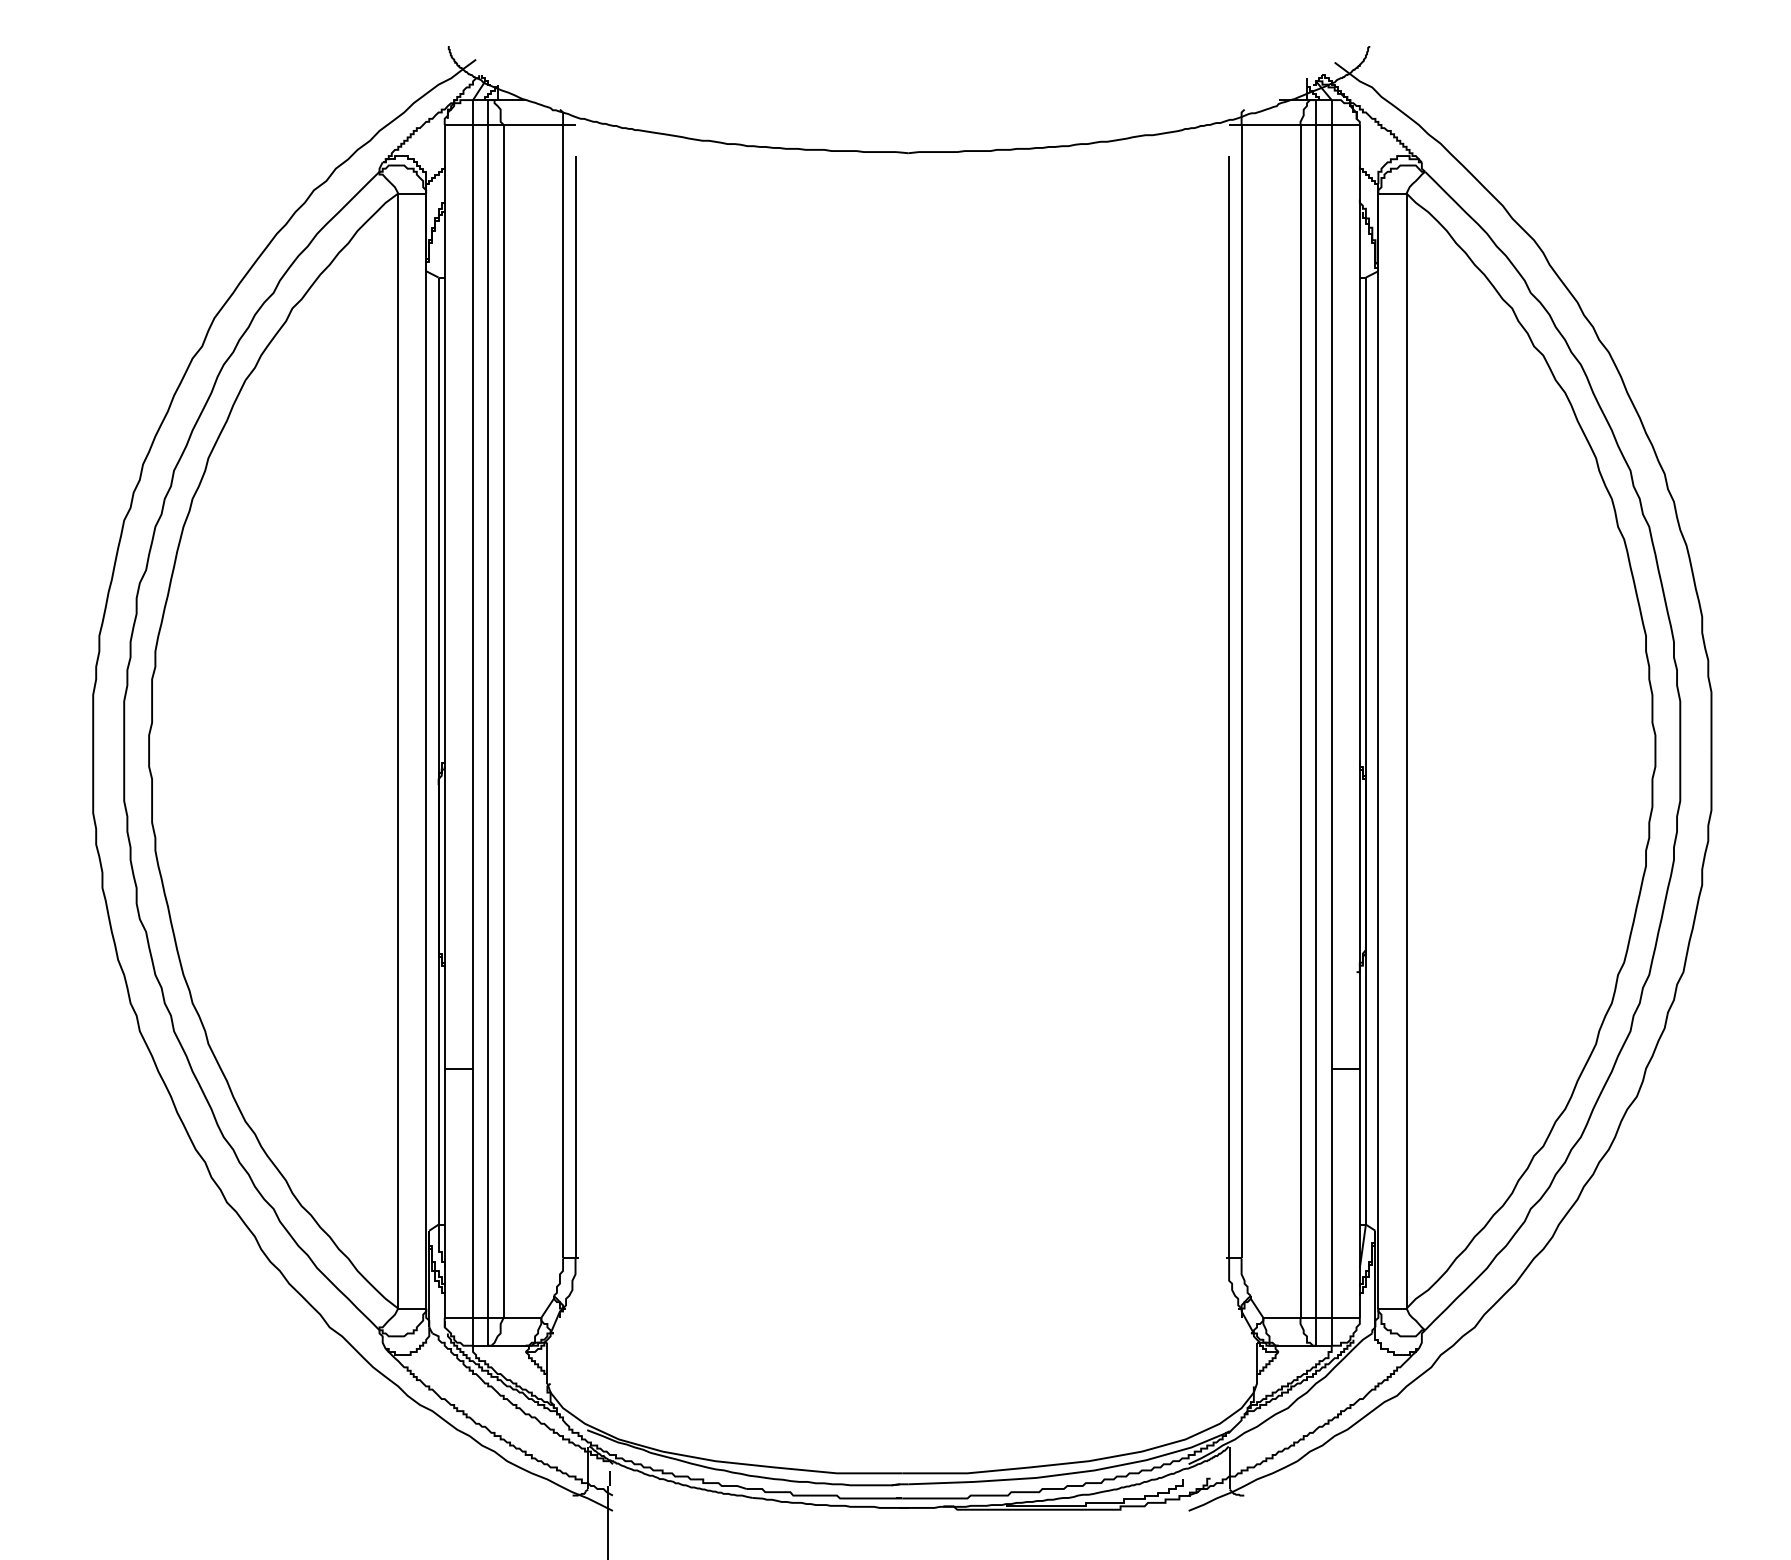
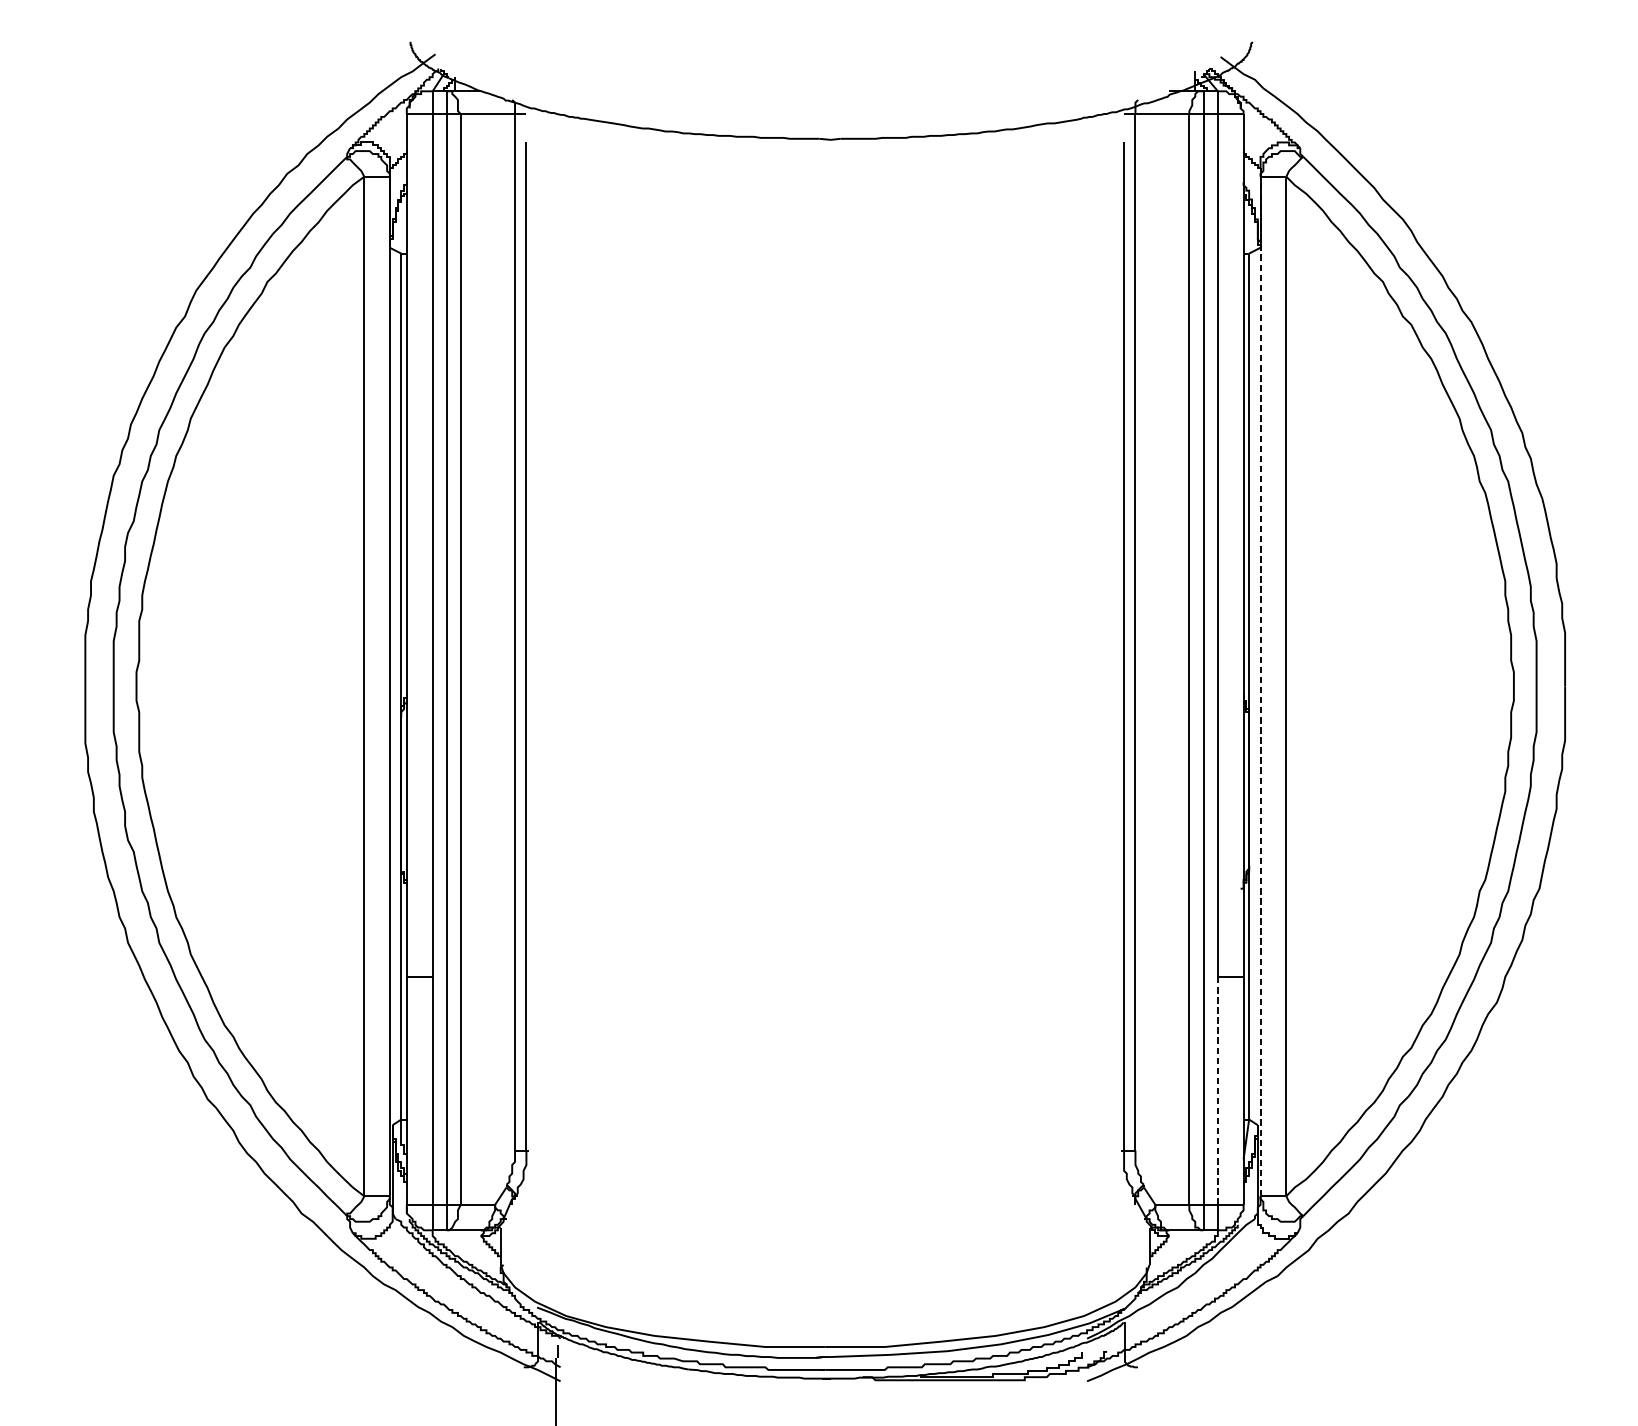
line: (1378, 751) -> (1260, 686), solid -> dashed
line: (1331, 1193) -> (1217, 1091), solid -> dashed

